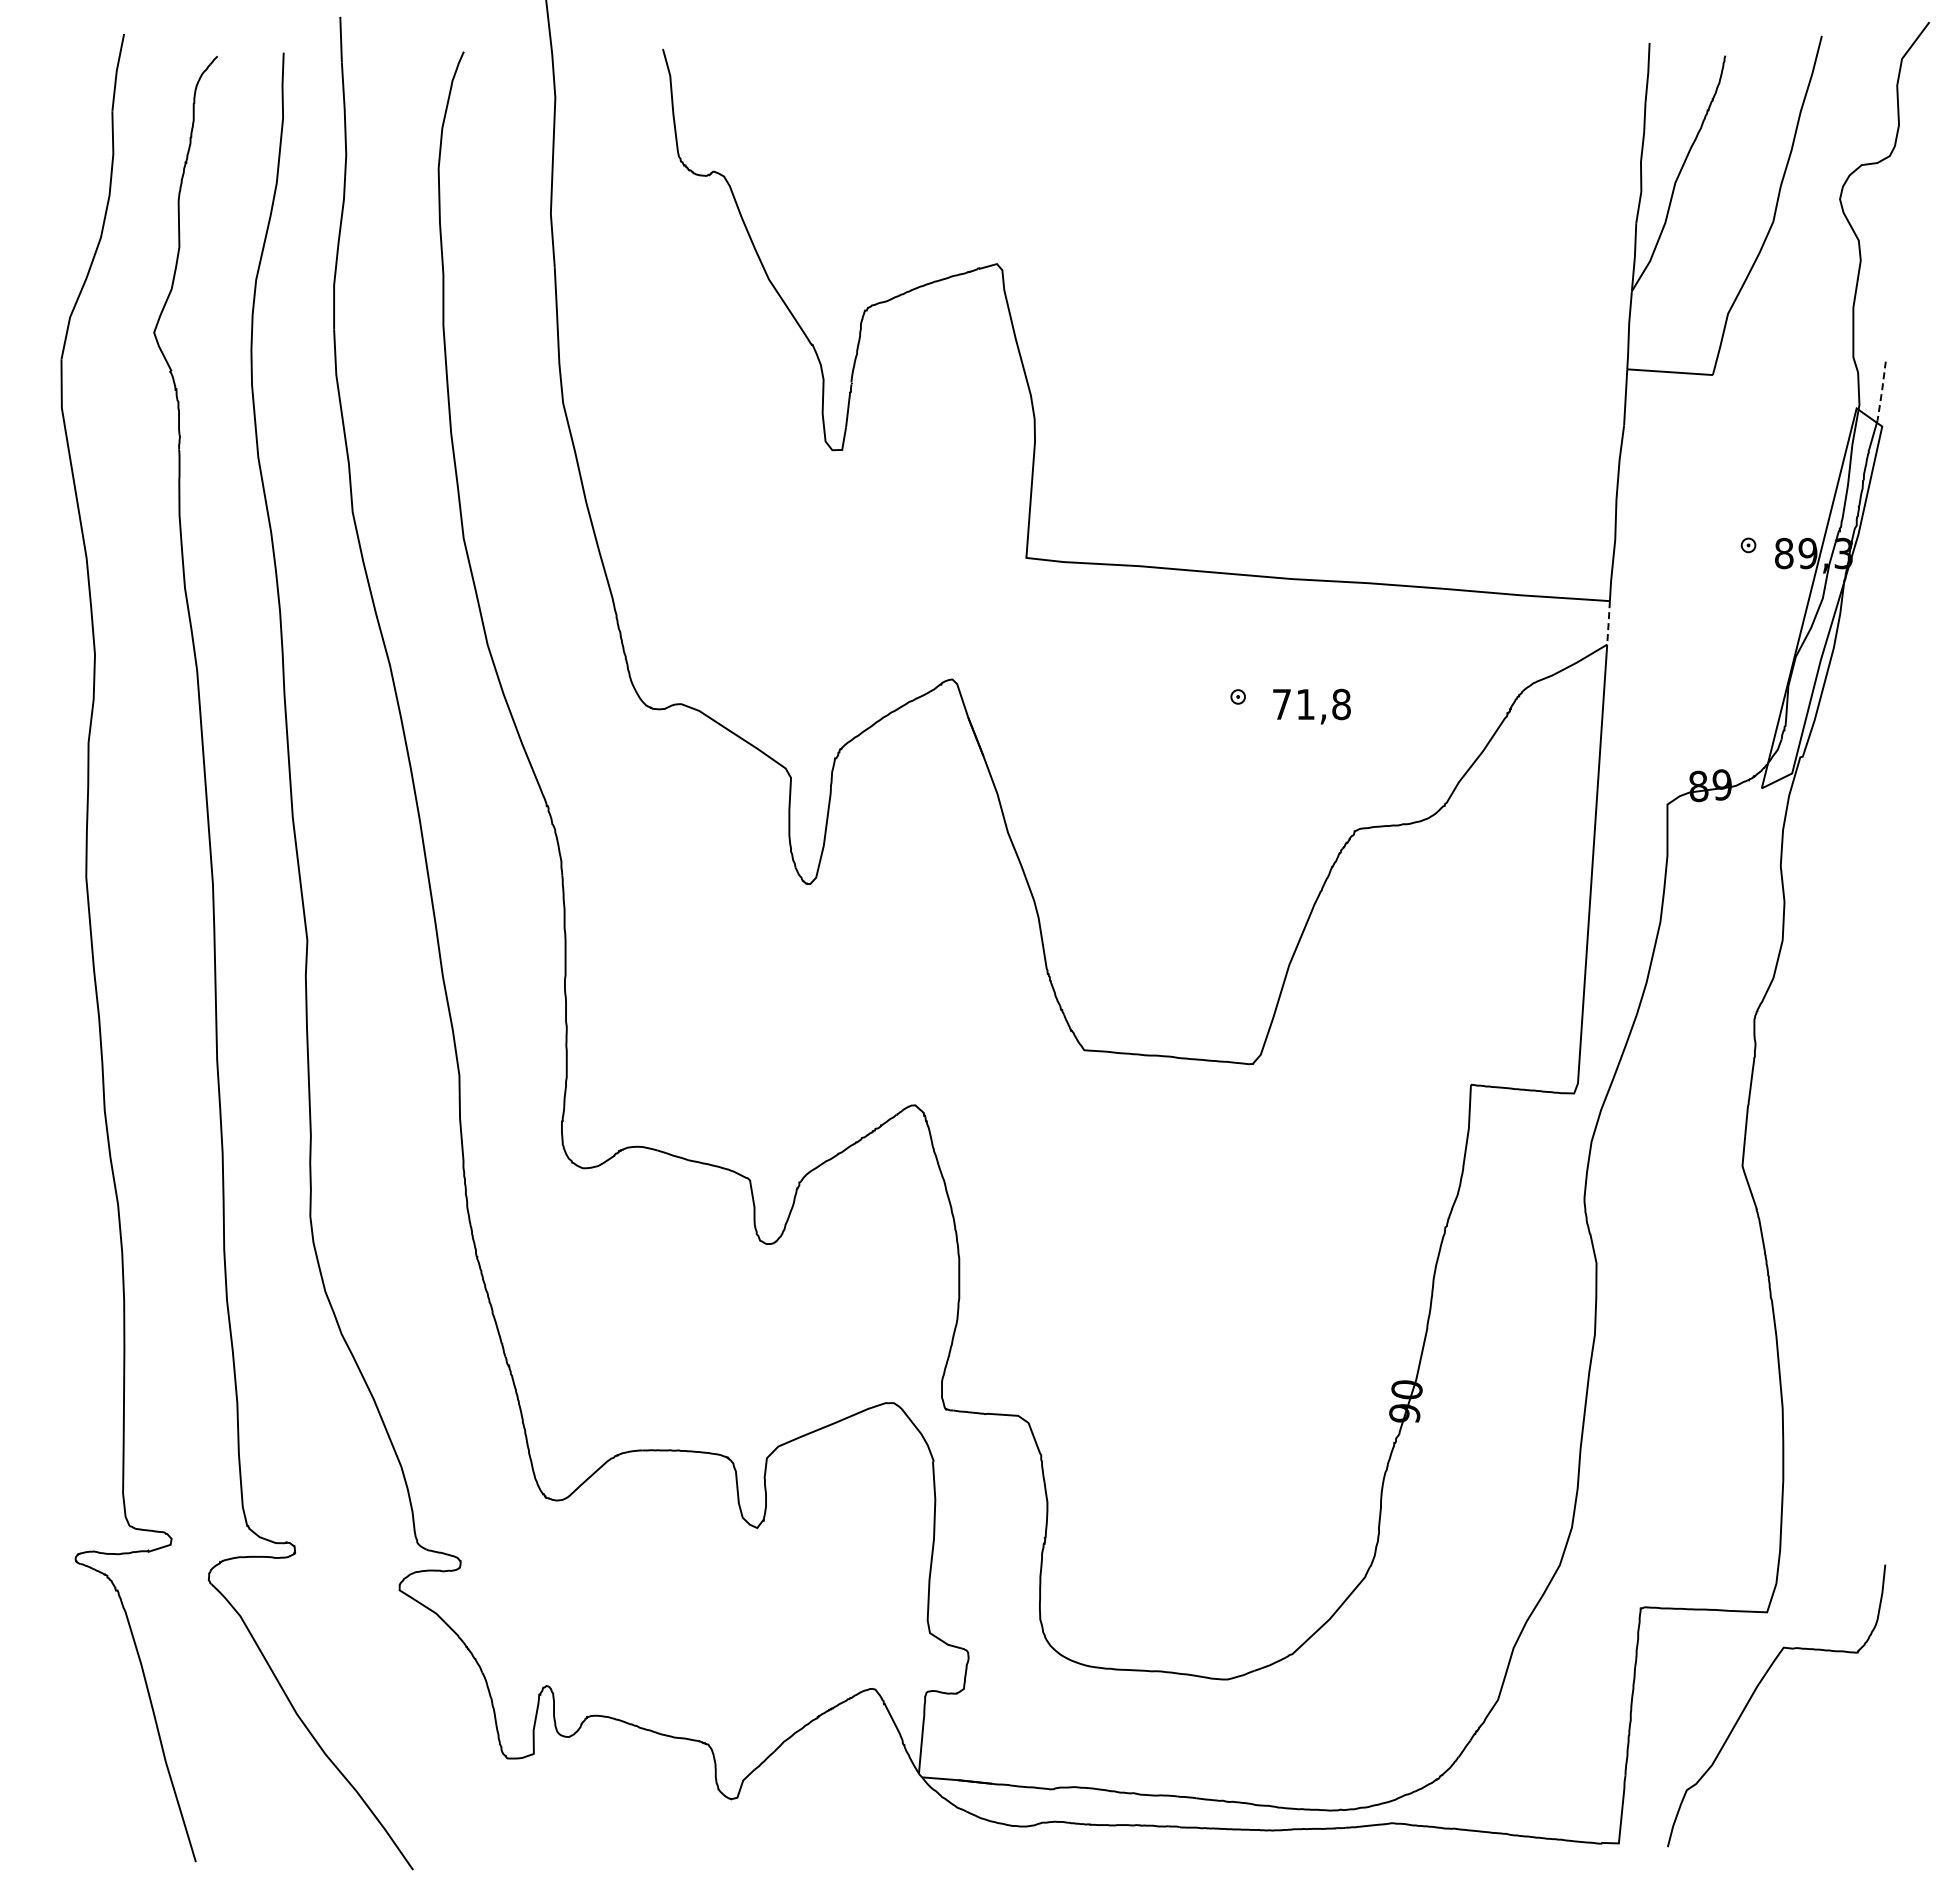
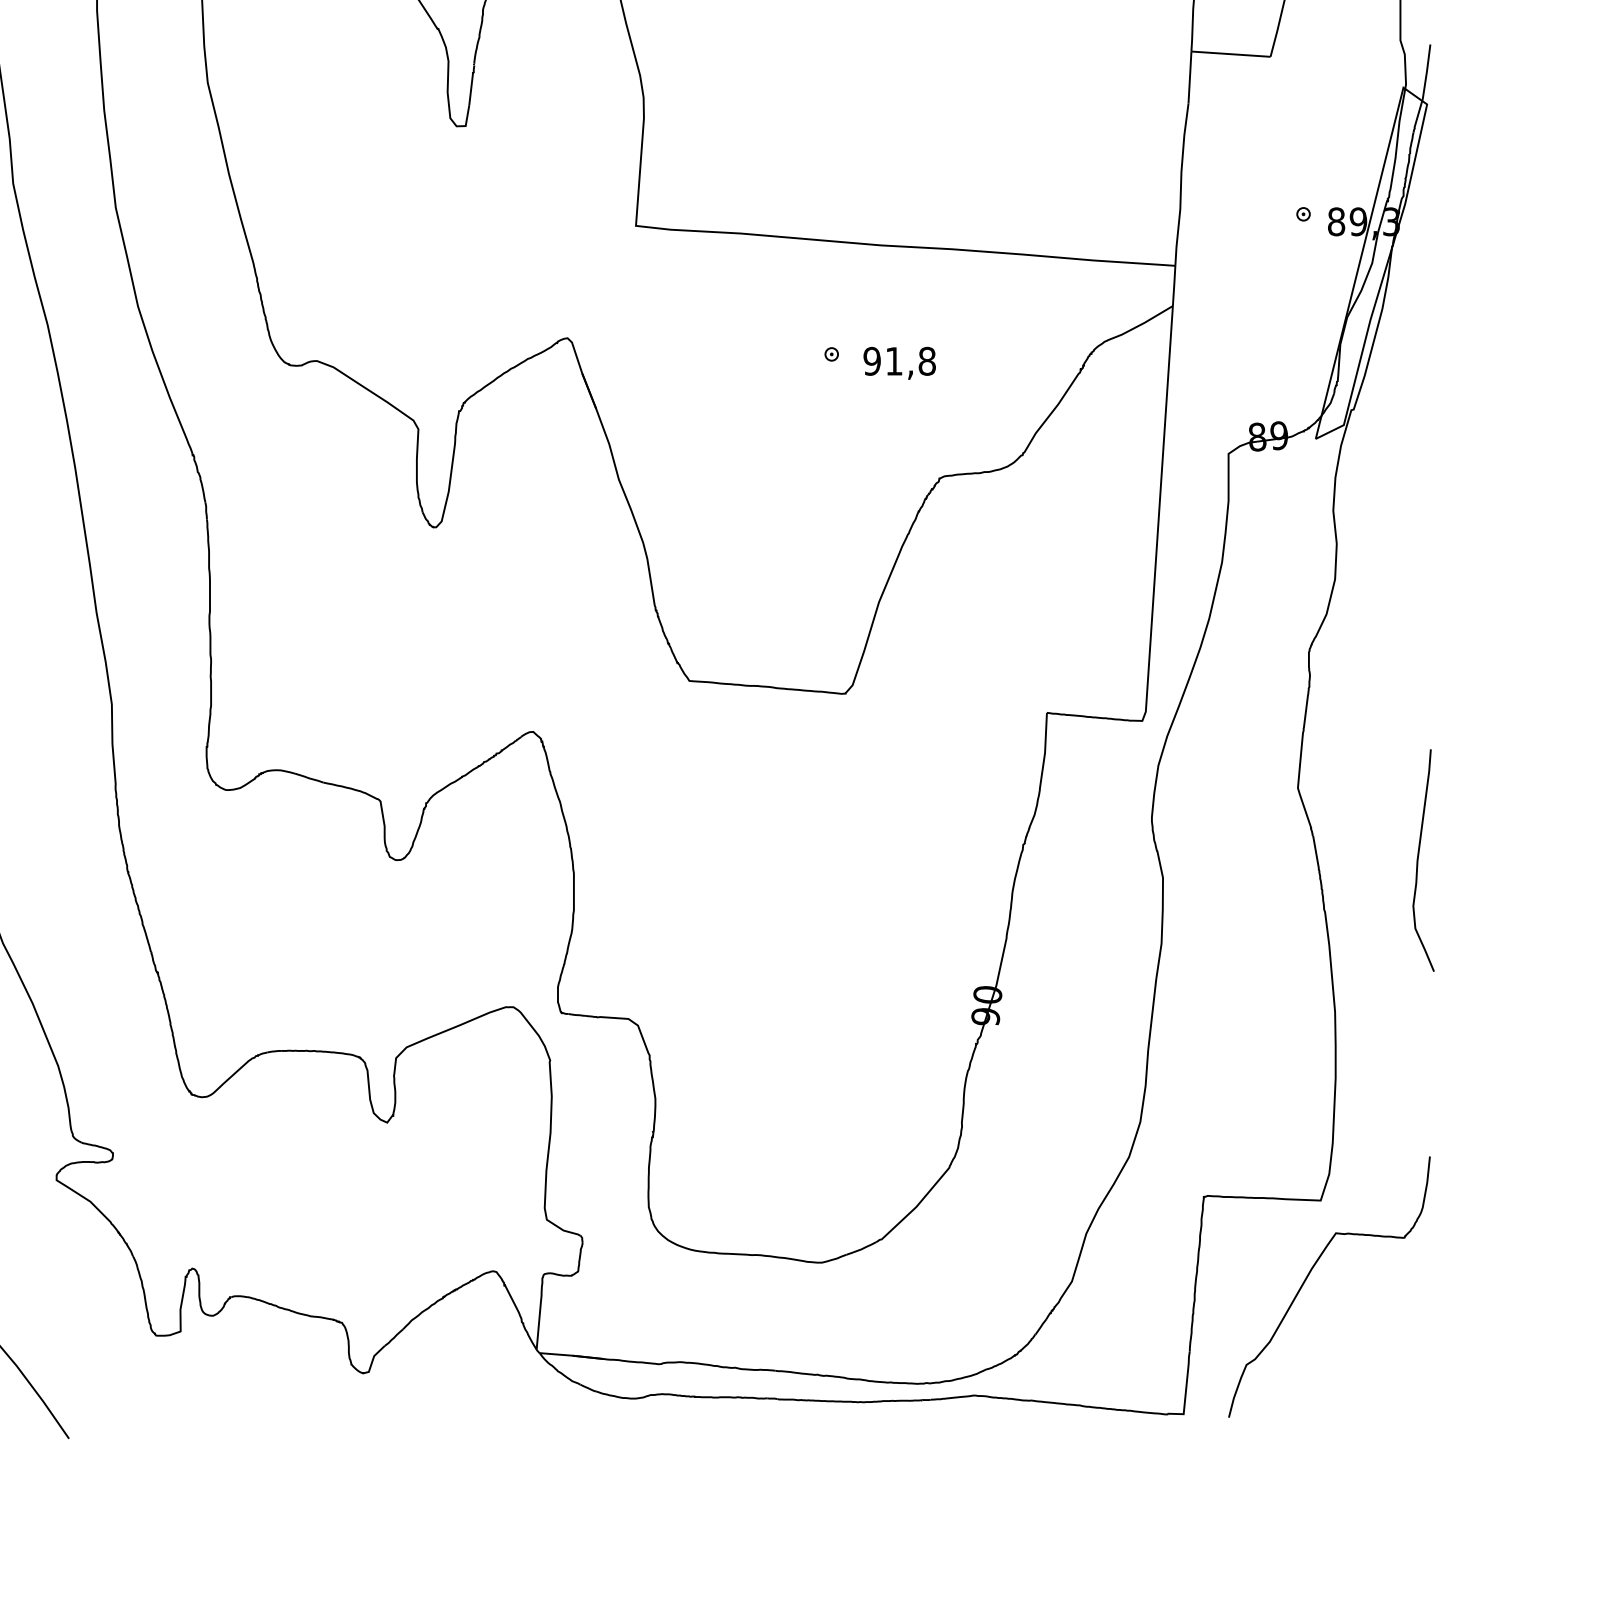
line: (1881, 392) -> (1426, 72), dashed -> solid
line: (1608, 622) -> (1174, 285), dashed -> solid
text: (1281, 704) -> (871, 361), 71,8 -> 91,8
curve: (1873, 1241) -> (1419, 857), added

